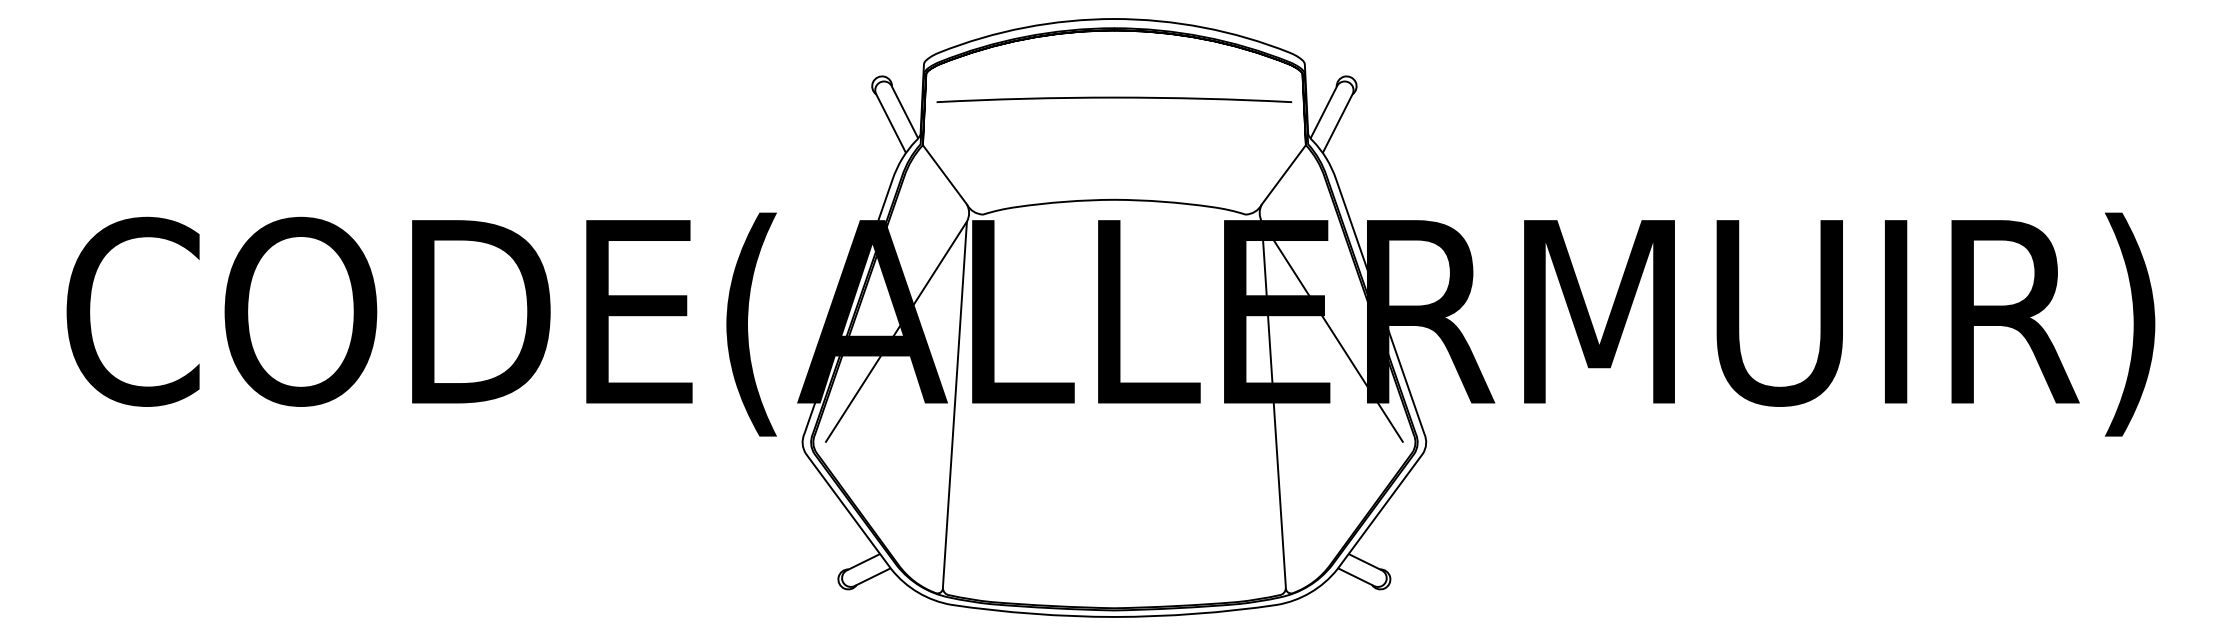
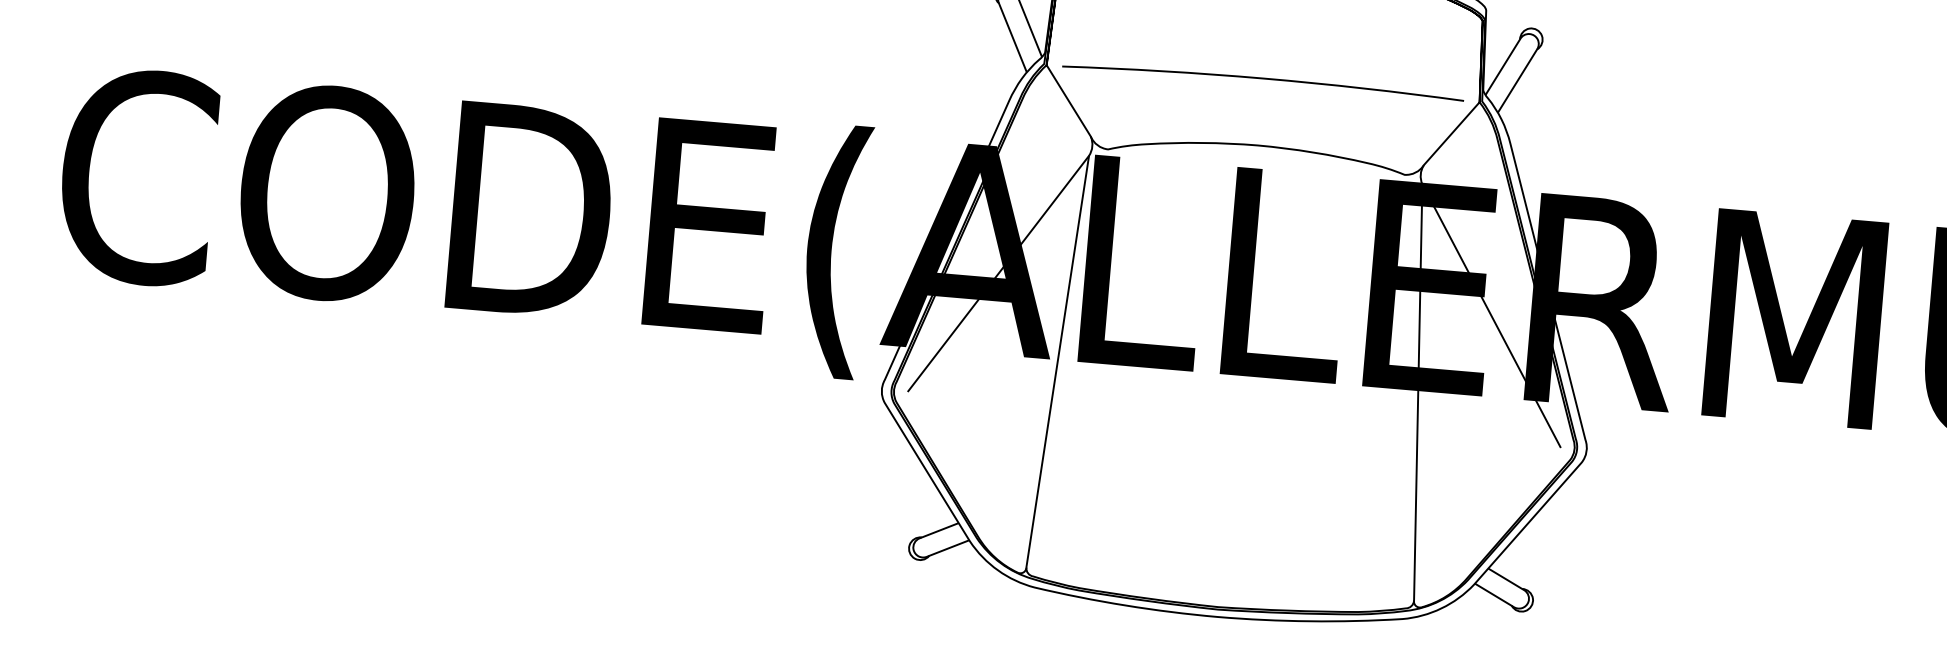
curve: (1114, 98) -> (1263, 79), moved

